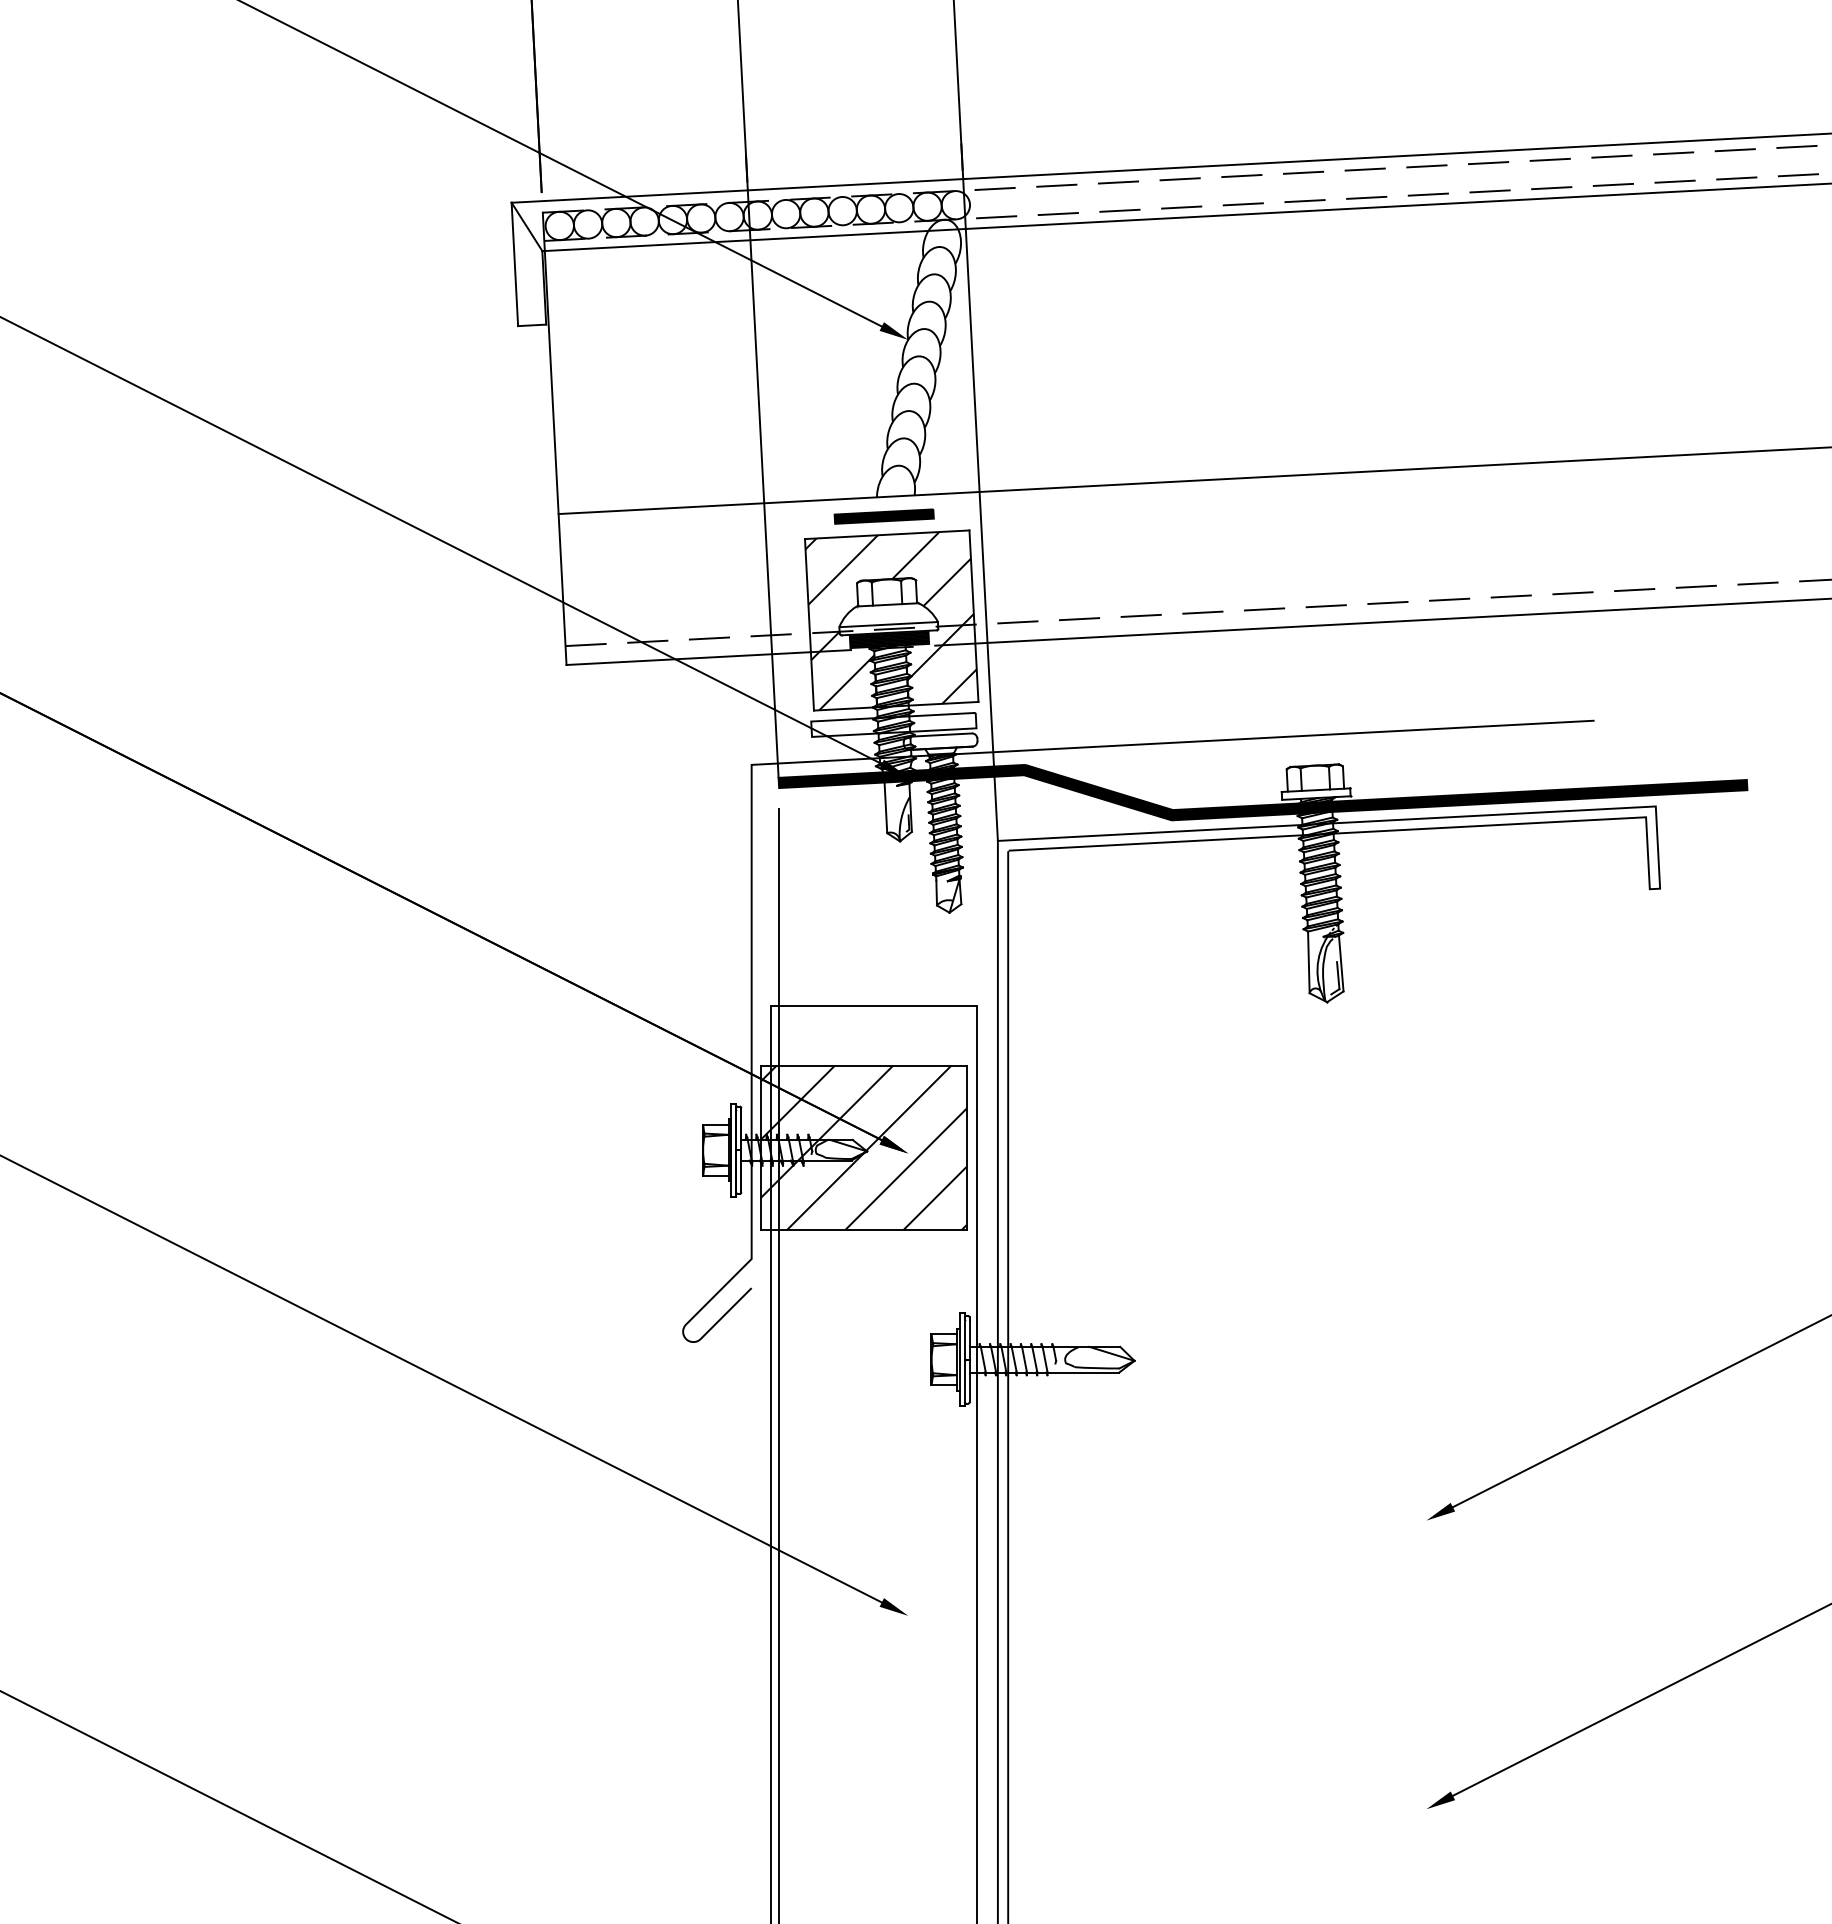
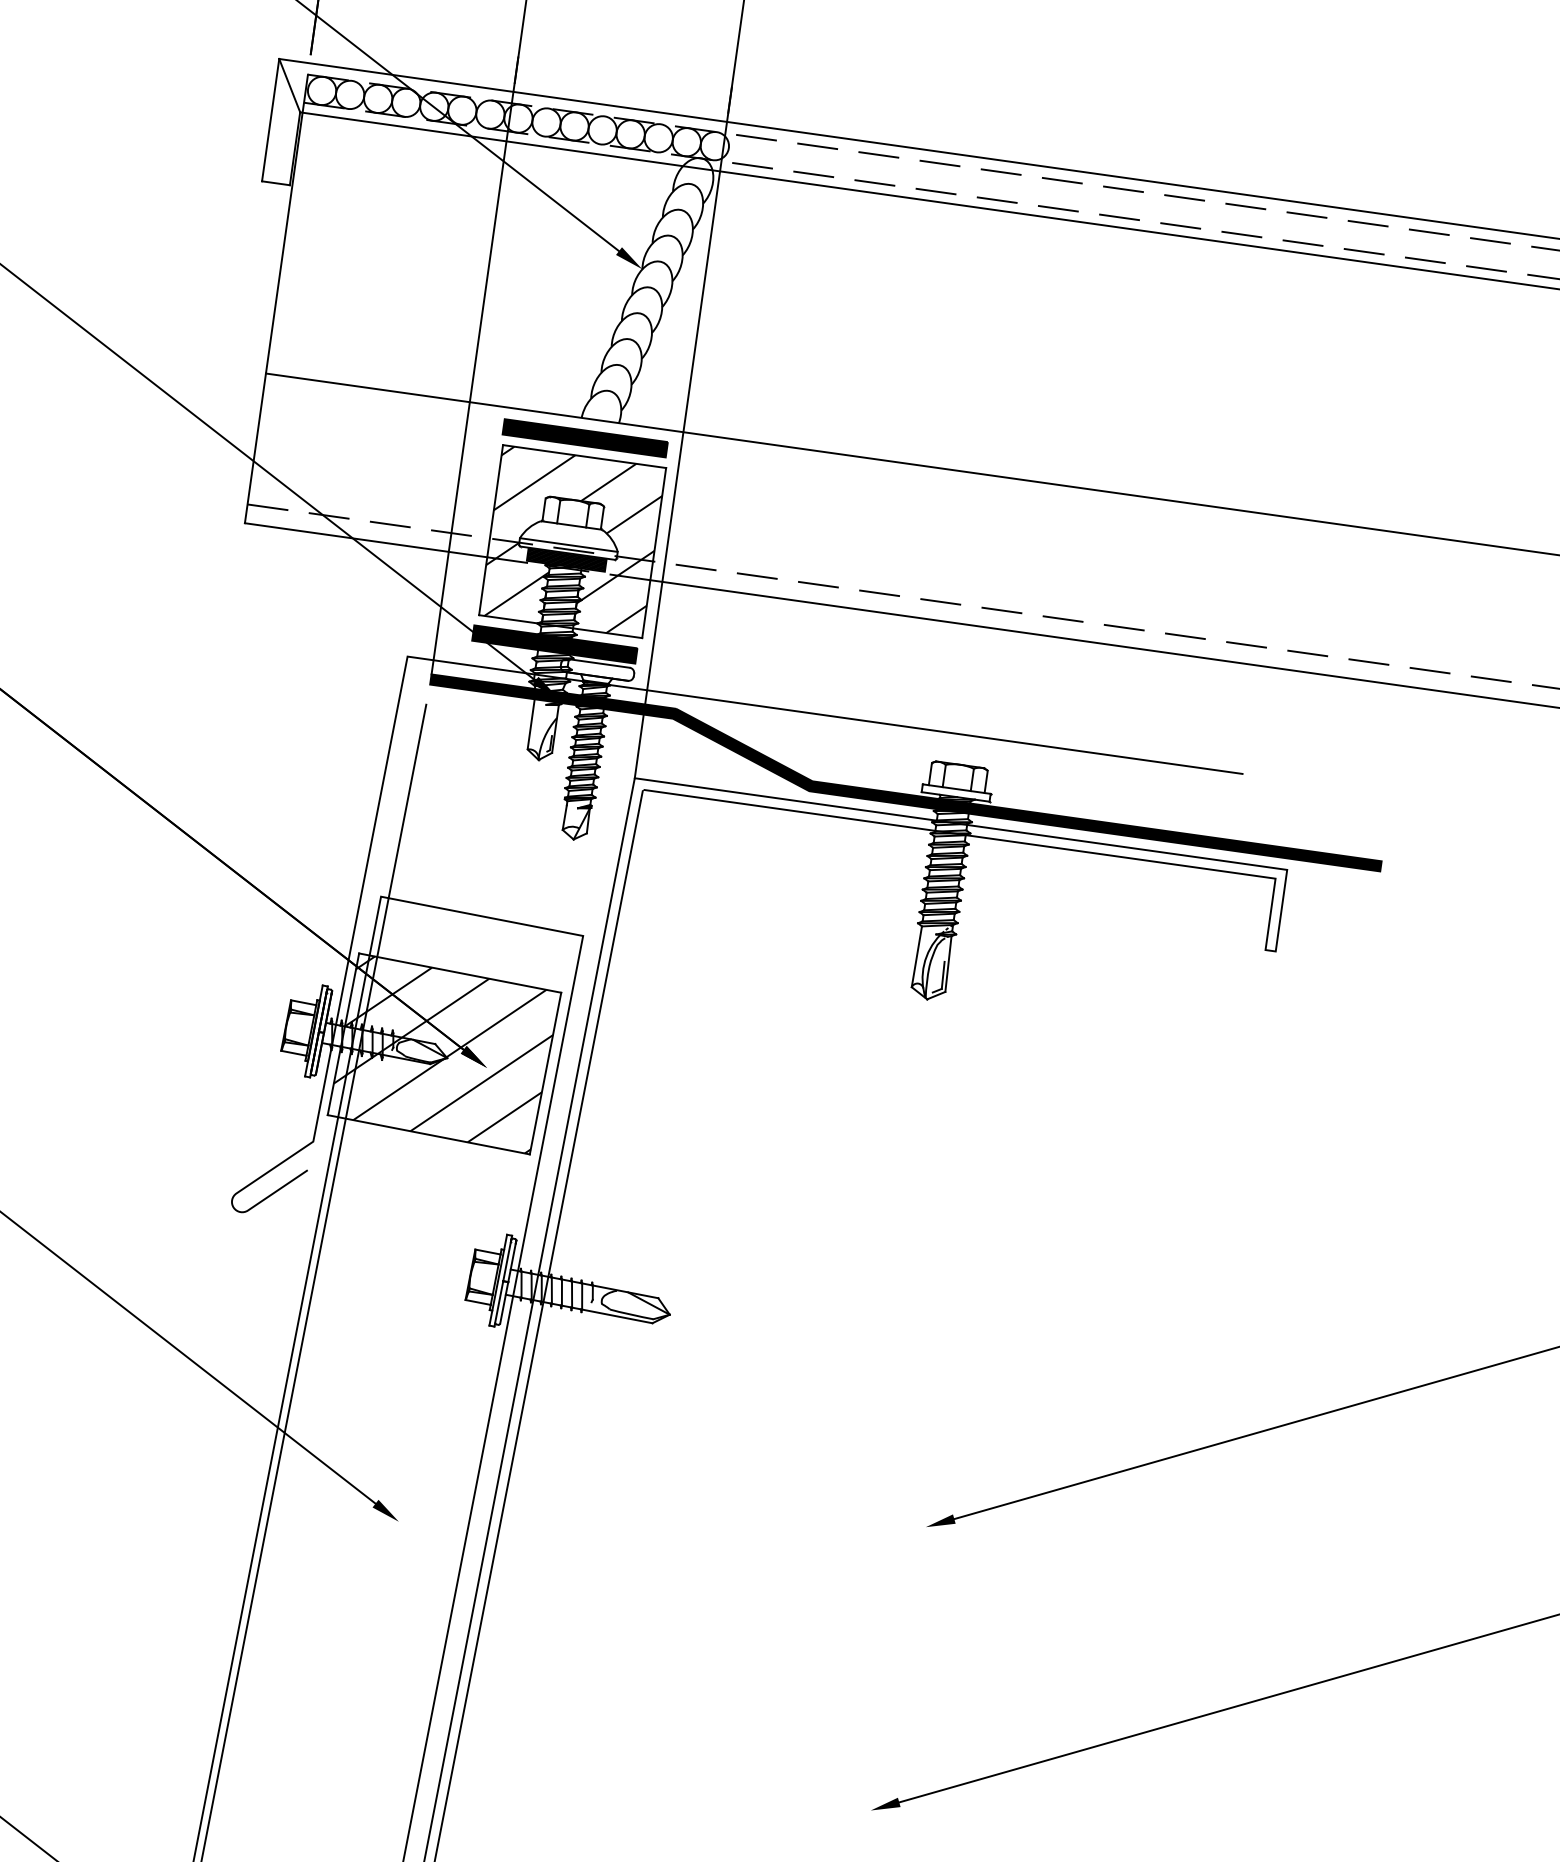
part: (883, 516) -> (584, 437), size x1.67
fill: (893, 724) -> (554, 644), added

